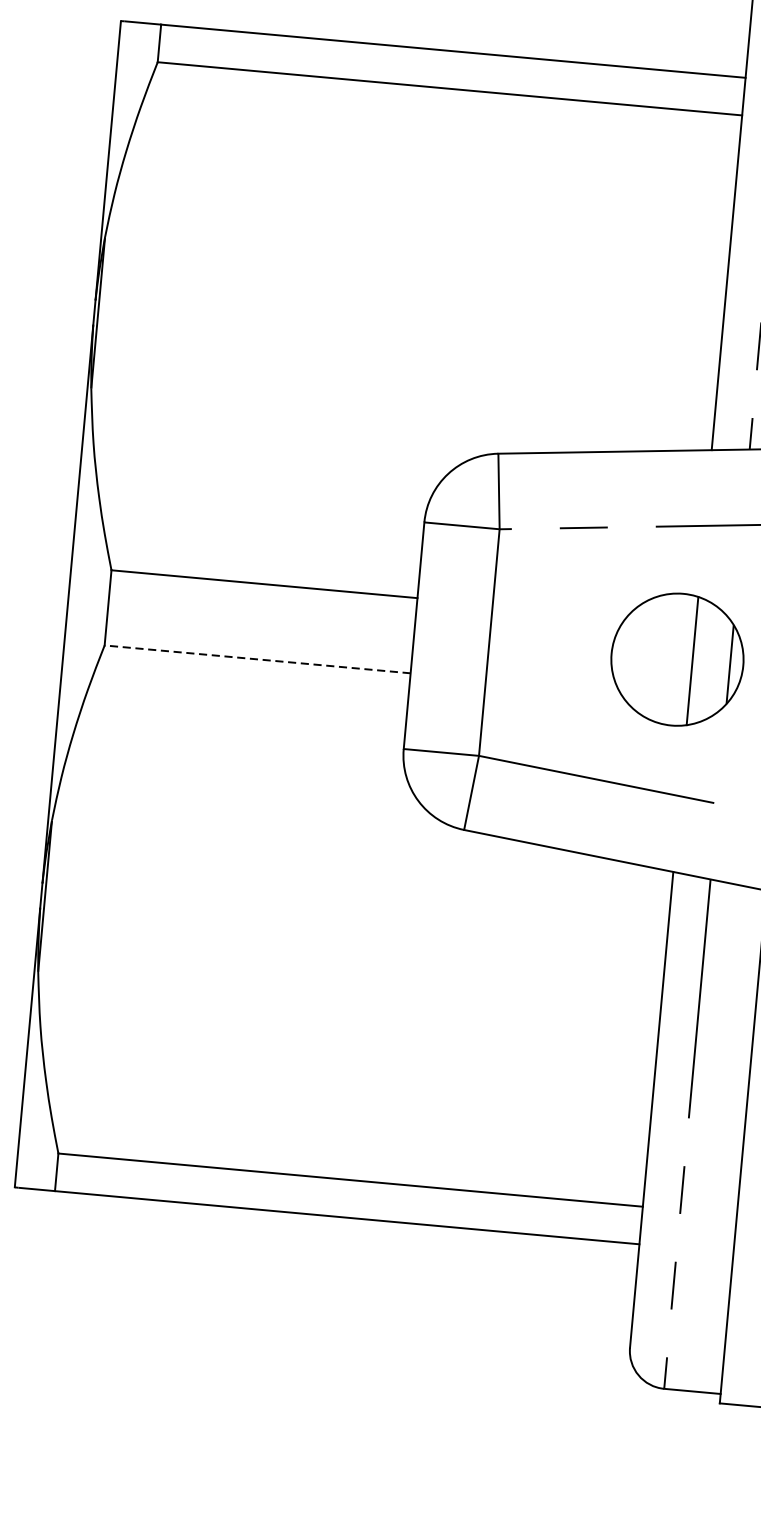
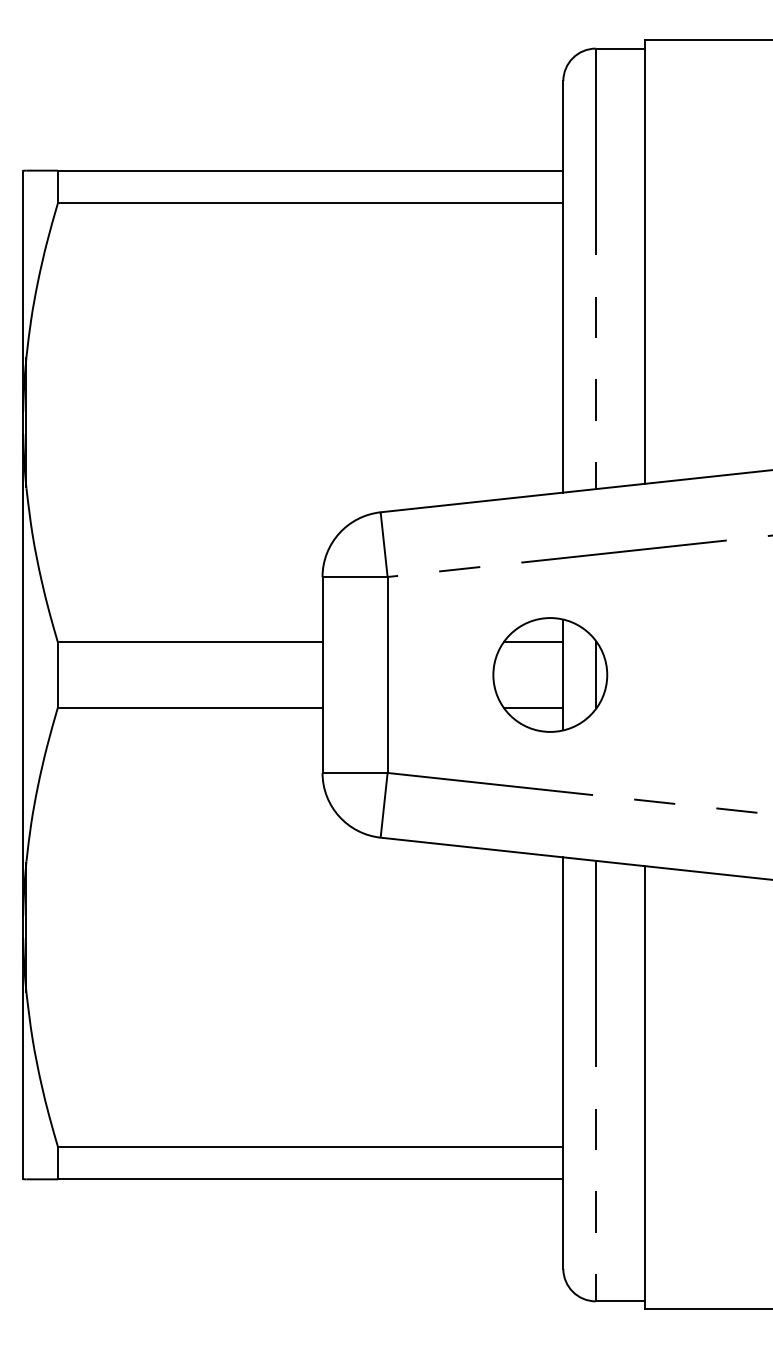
line: (661, 620) -> (533, 642), added
line: (256, 659) -> (189, 707), dashed -> solid
line: (654, 695) -> (533, 707), added

